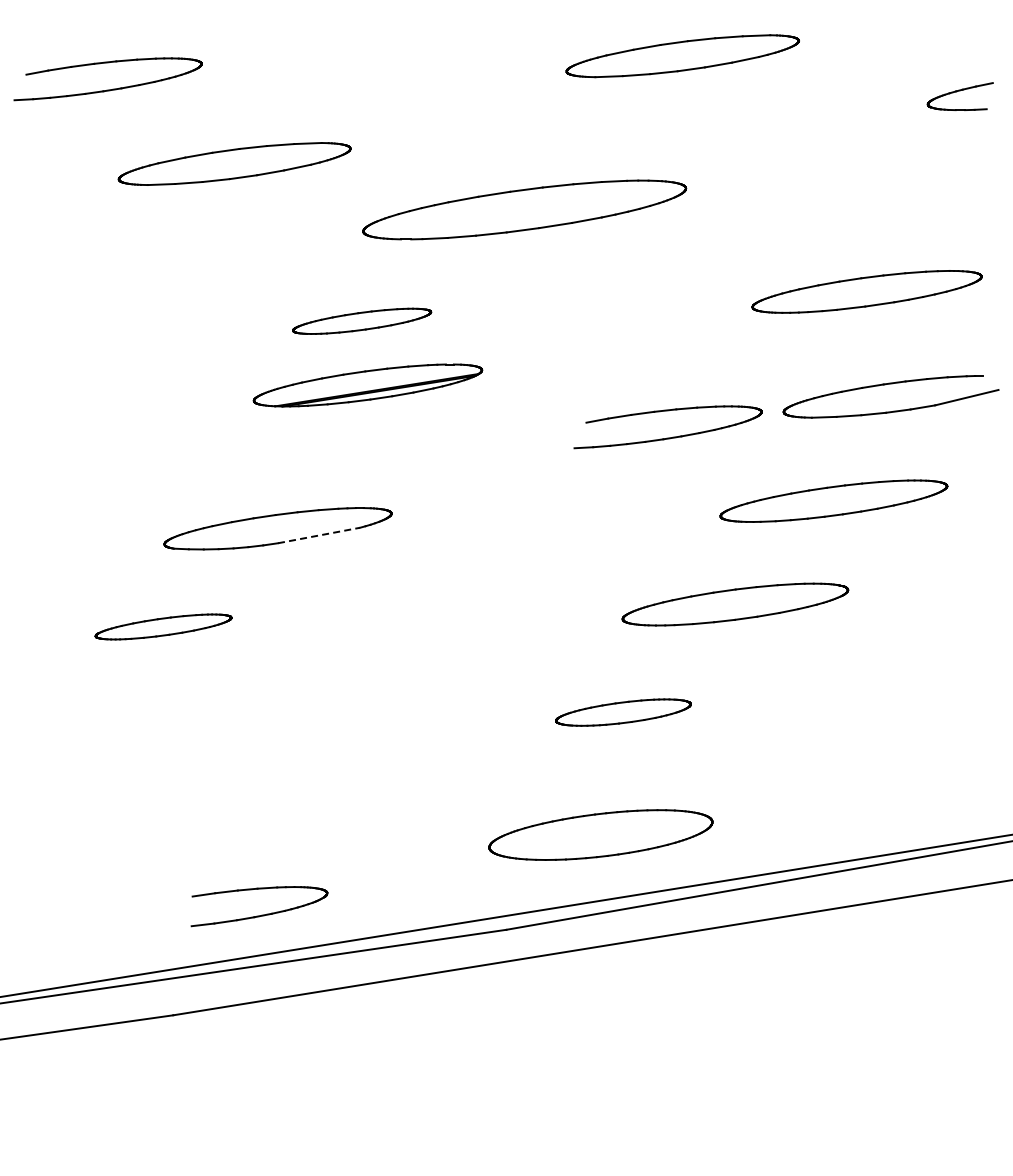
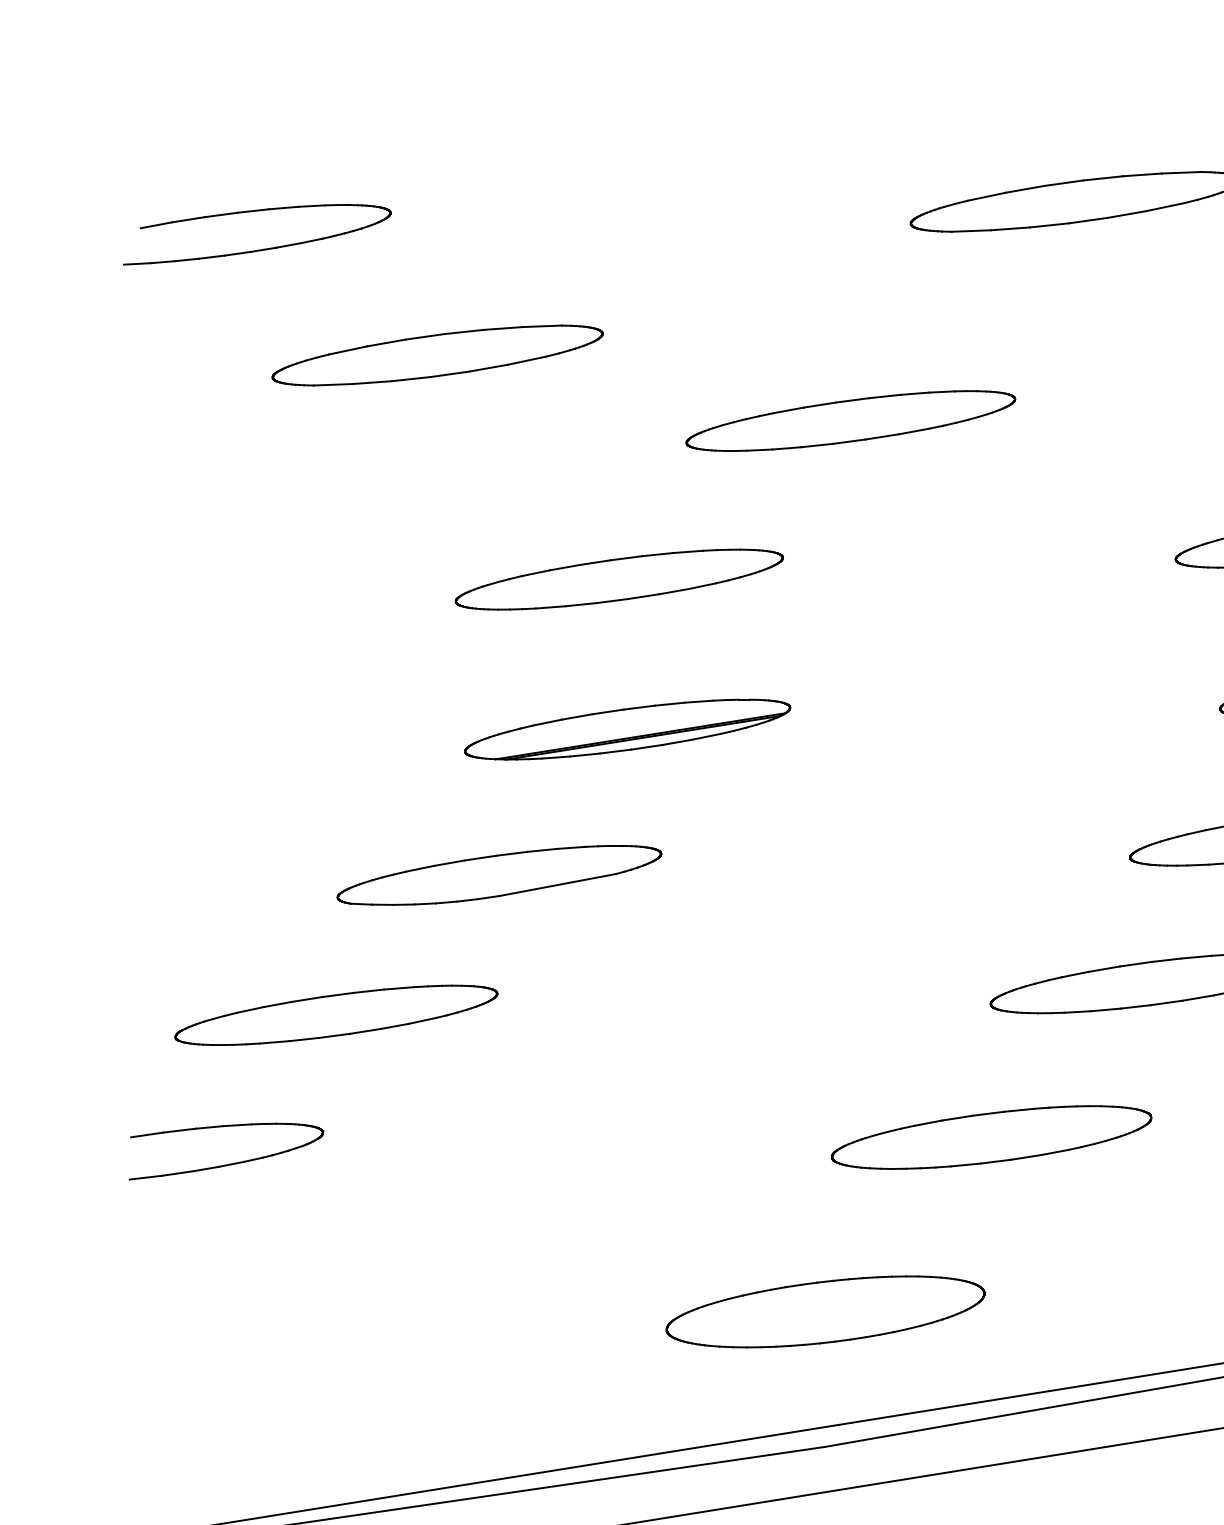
part: (524, 209) -> (850, 420), size x0.71
part: (361, 321) -> (618, 579), size x1.67
part: (367, 385) -> (626, 729), moved
part: (667, 437) -> (1054, 745), removed
line: (319, 535) -> (558, 884), dashed -> solid
part: (163, 626) -> (336, 1014), size x1.67
part: (623, 712) -> (991, 1137), size x1.67
part: (600, 834) -> (825, 1311), moved
part: (261, 914) -> (229, 1162), moved

